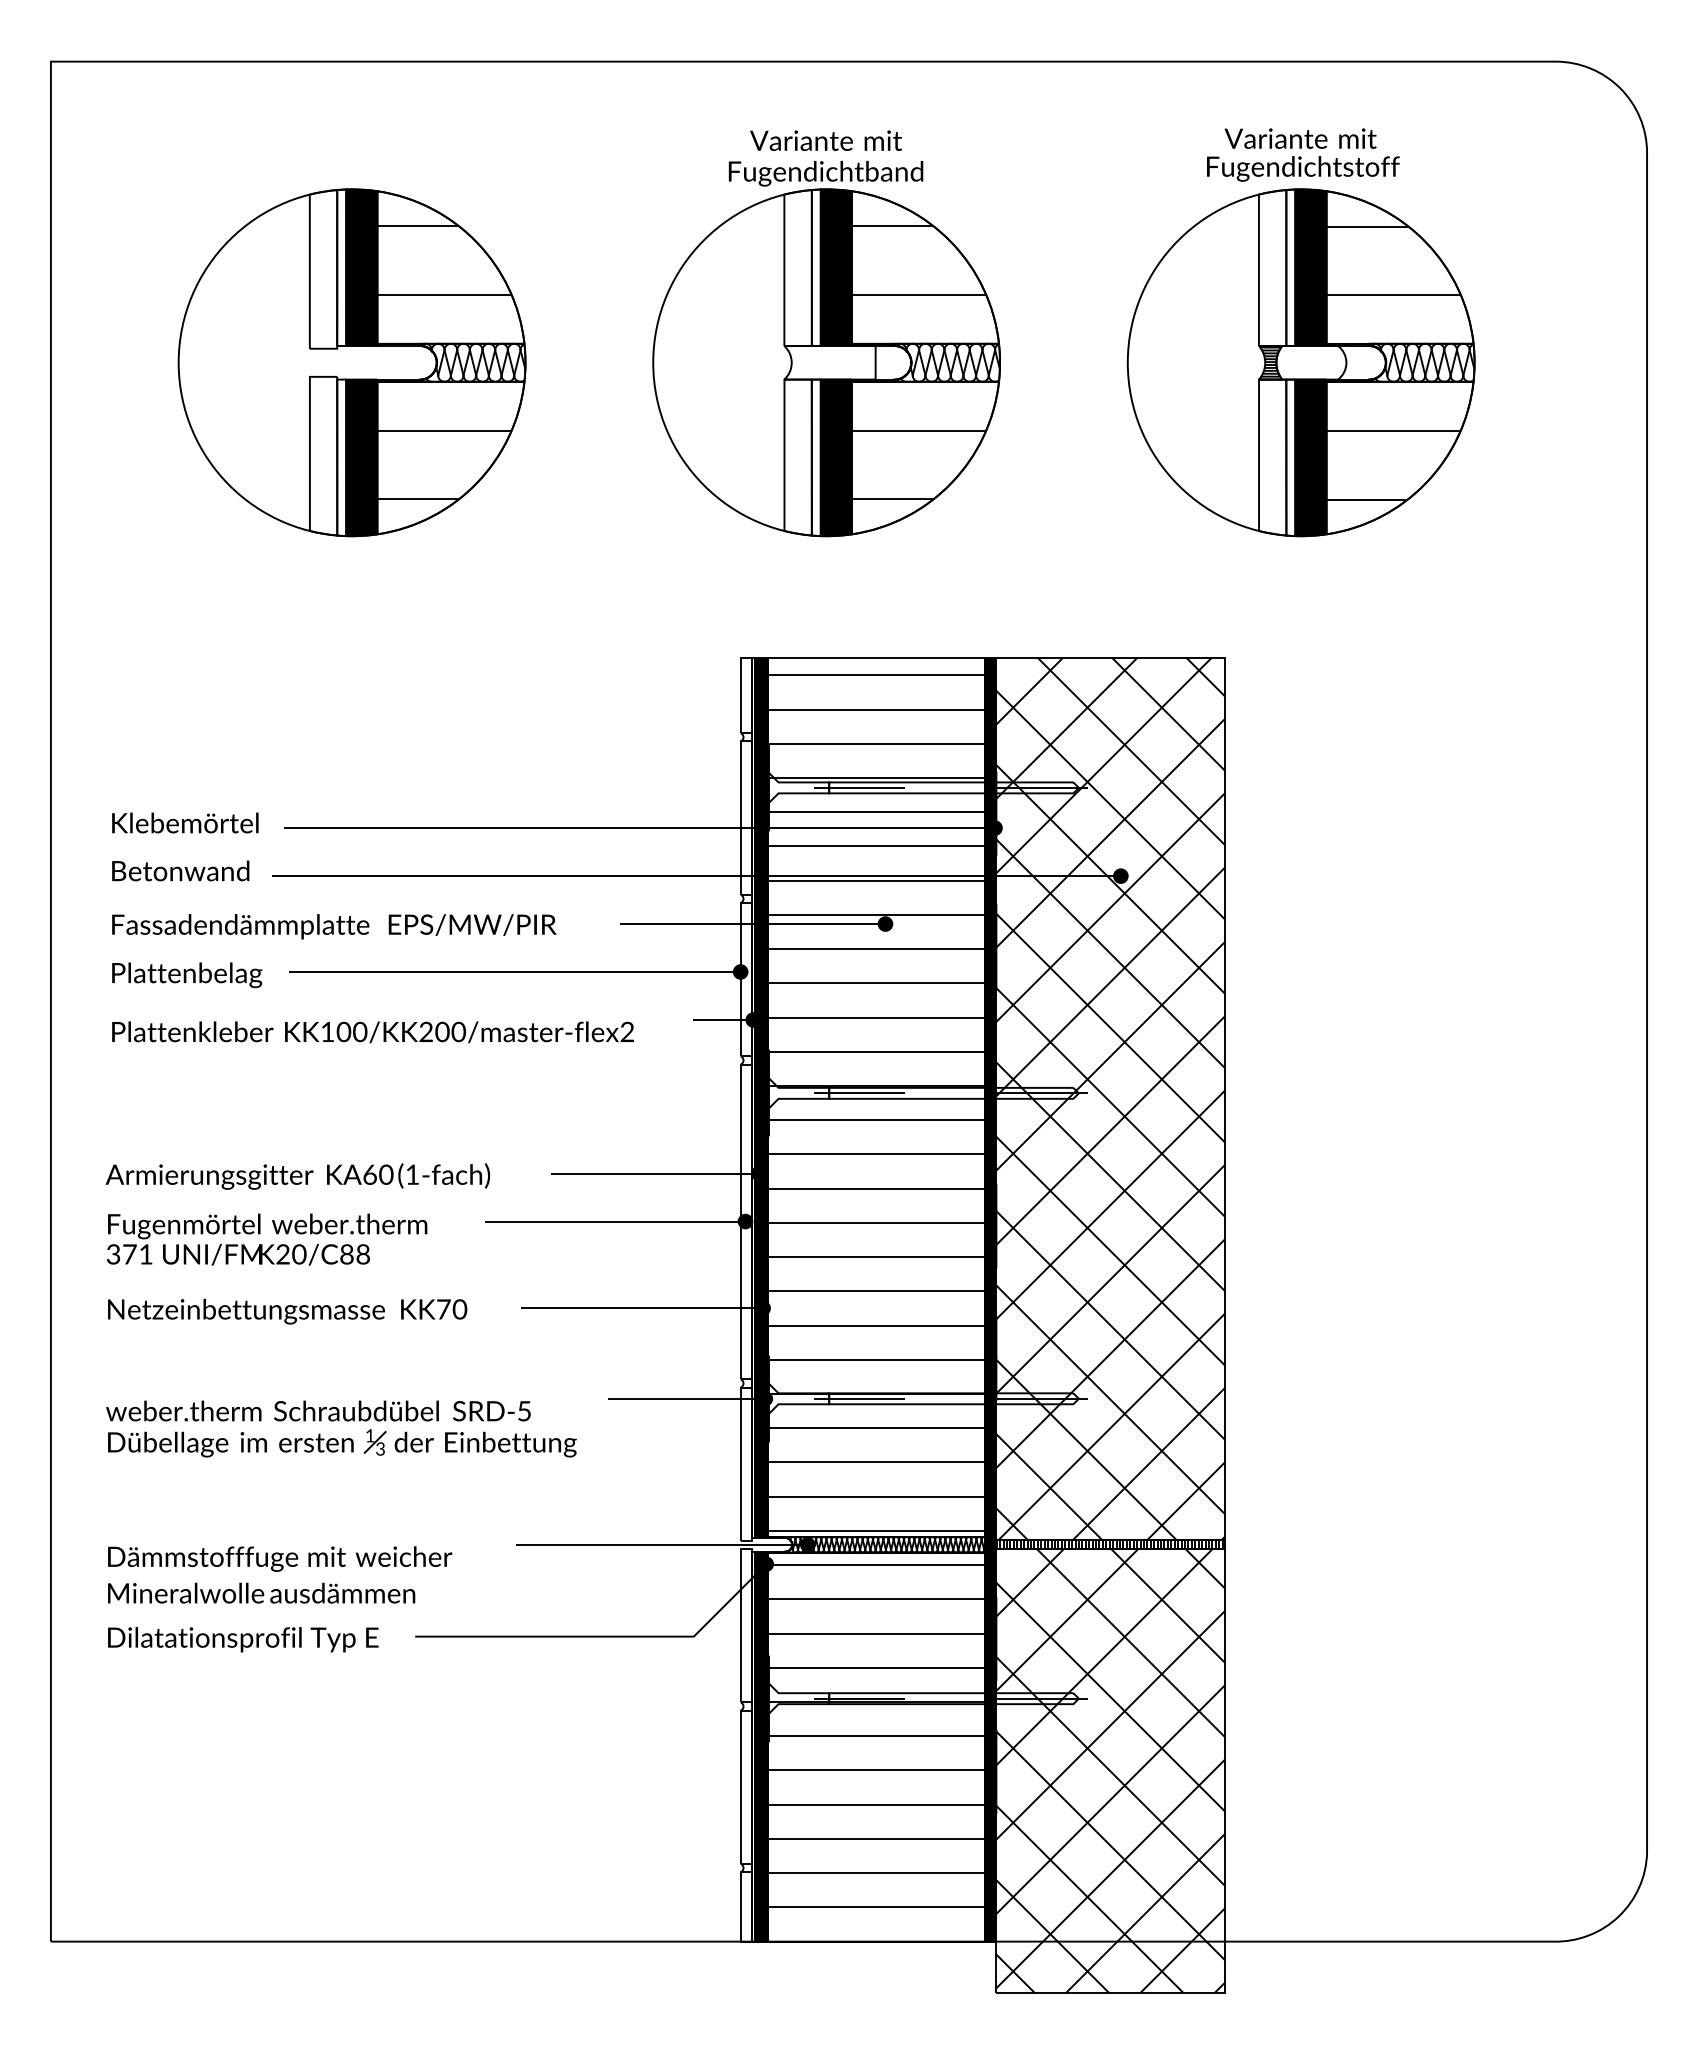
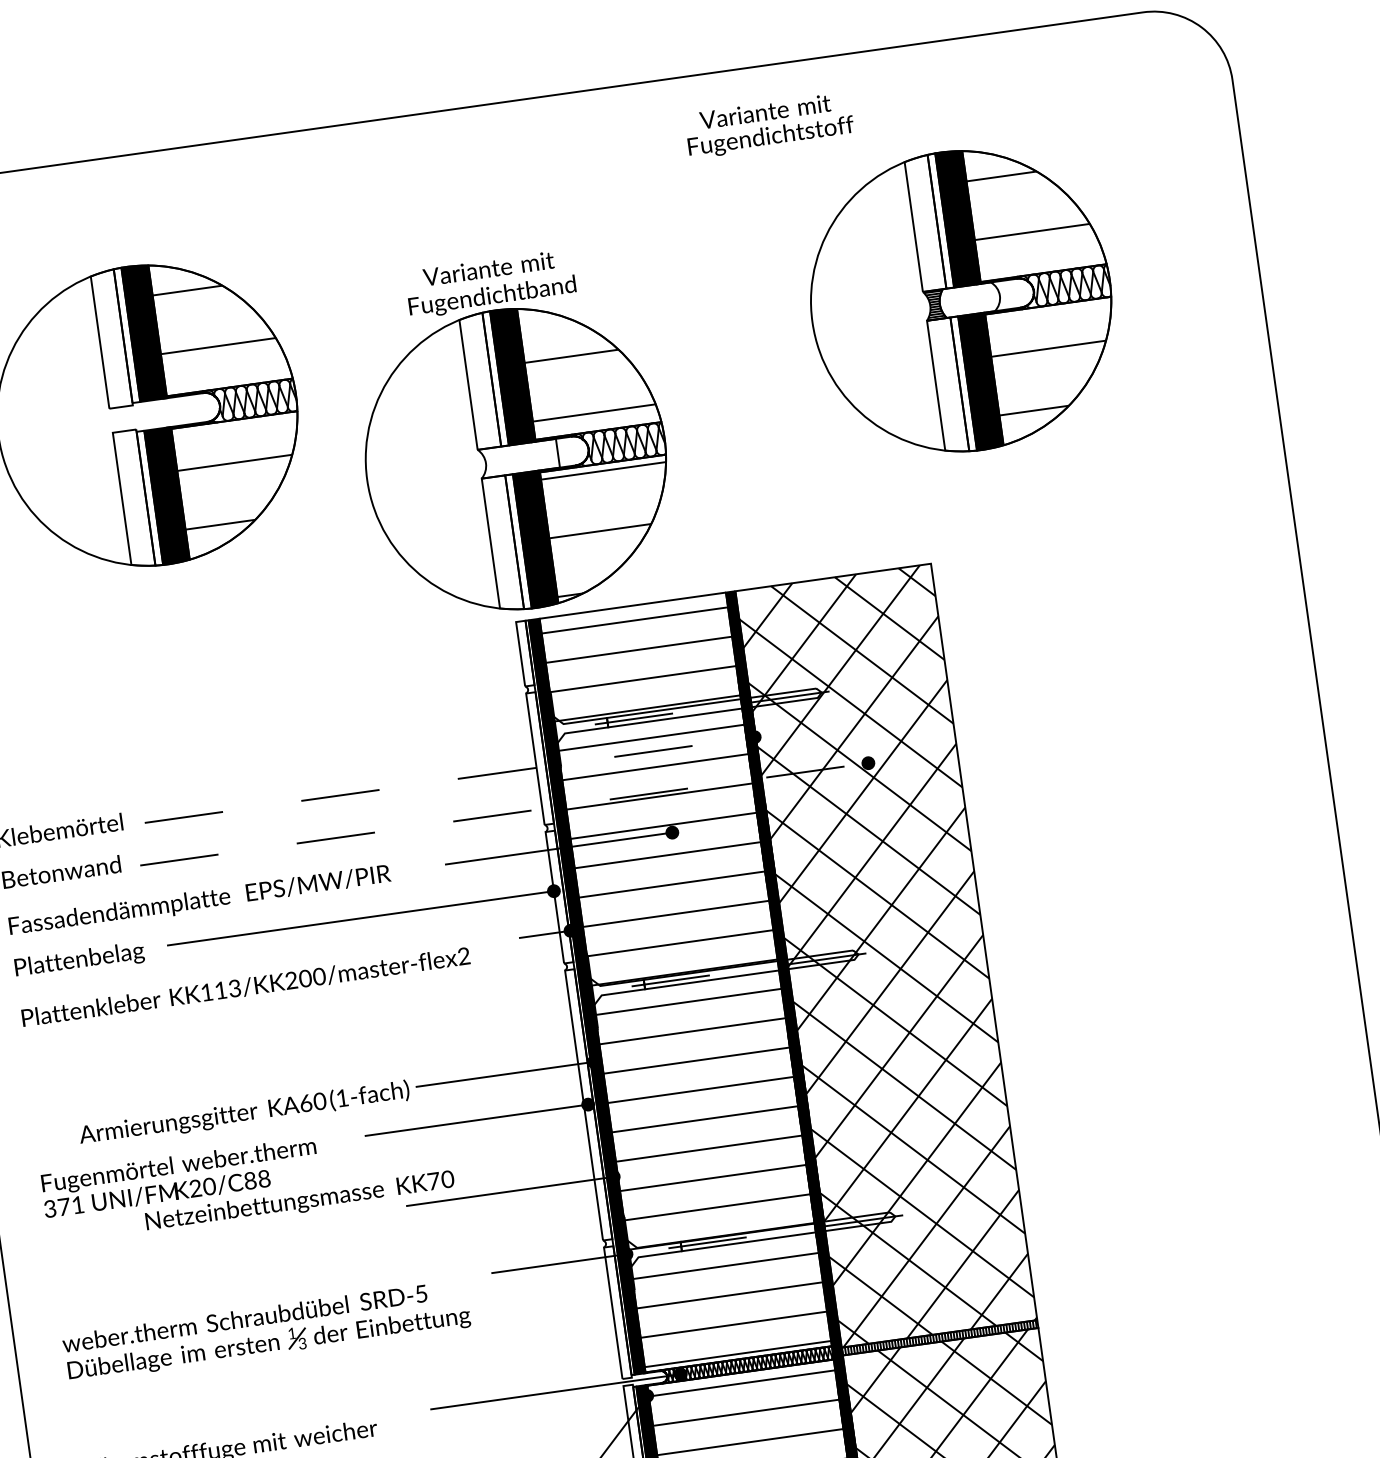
text: (1303, 154) -> (769, 125), moved
part: (826, 333) -> (512, 434), moved
line: (636, 828) -> (447, 780), solid -> dashed
line: (693, 876) -> (501, 815), solid -> dashed
text: (351, 1031) -> (227, 989), KK100/KK200/master-flex2 -> KK113/KK200/master-flex2
text: (297, 1176) -> (244, 1113), moved
text: (287, 1311) -> (300, 1201), moved

